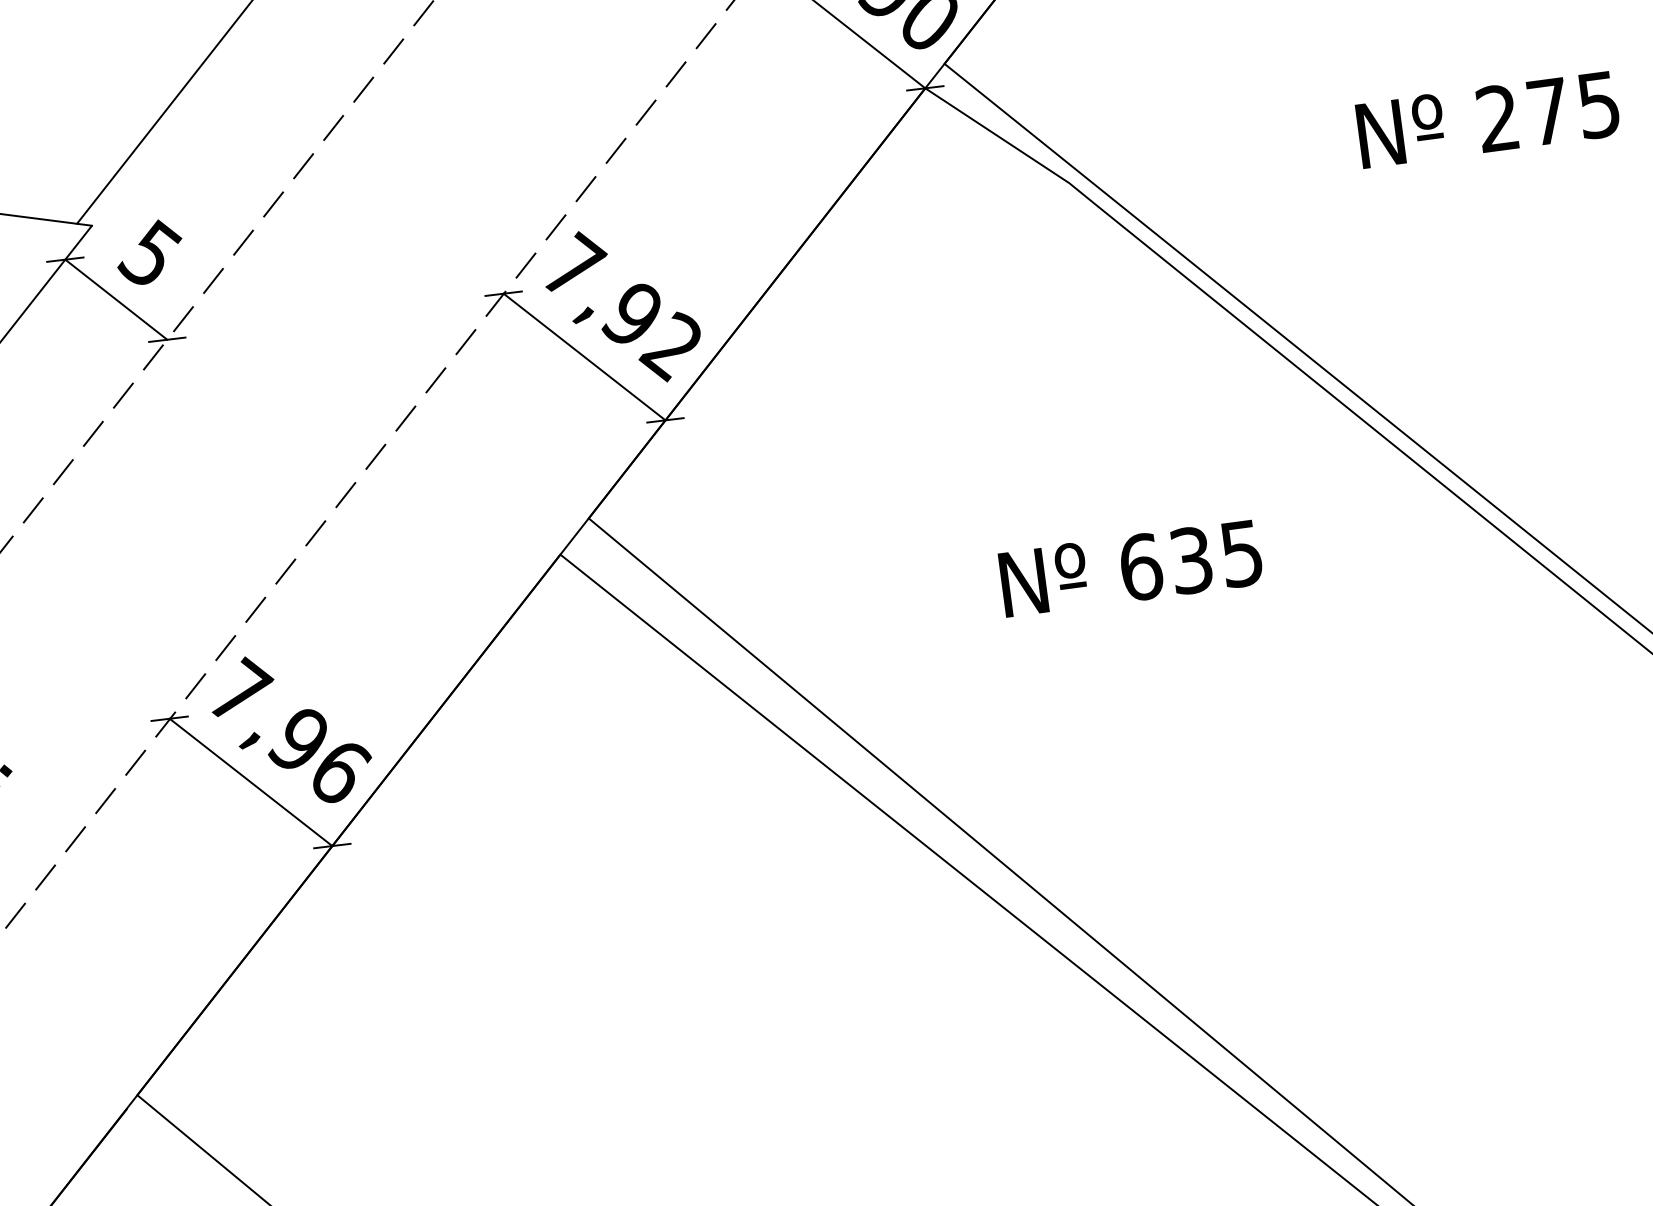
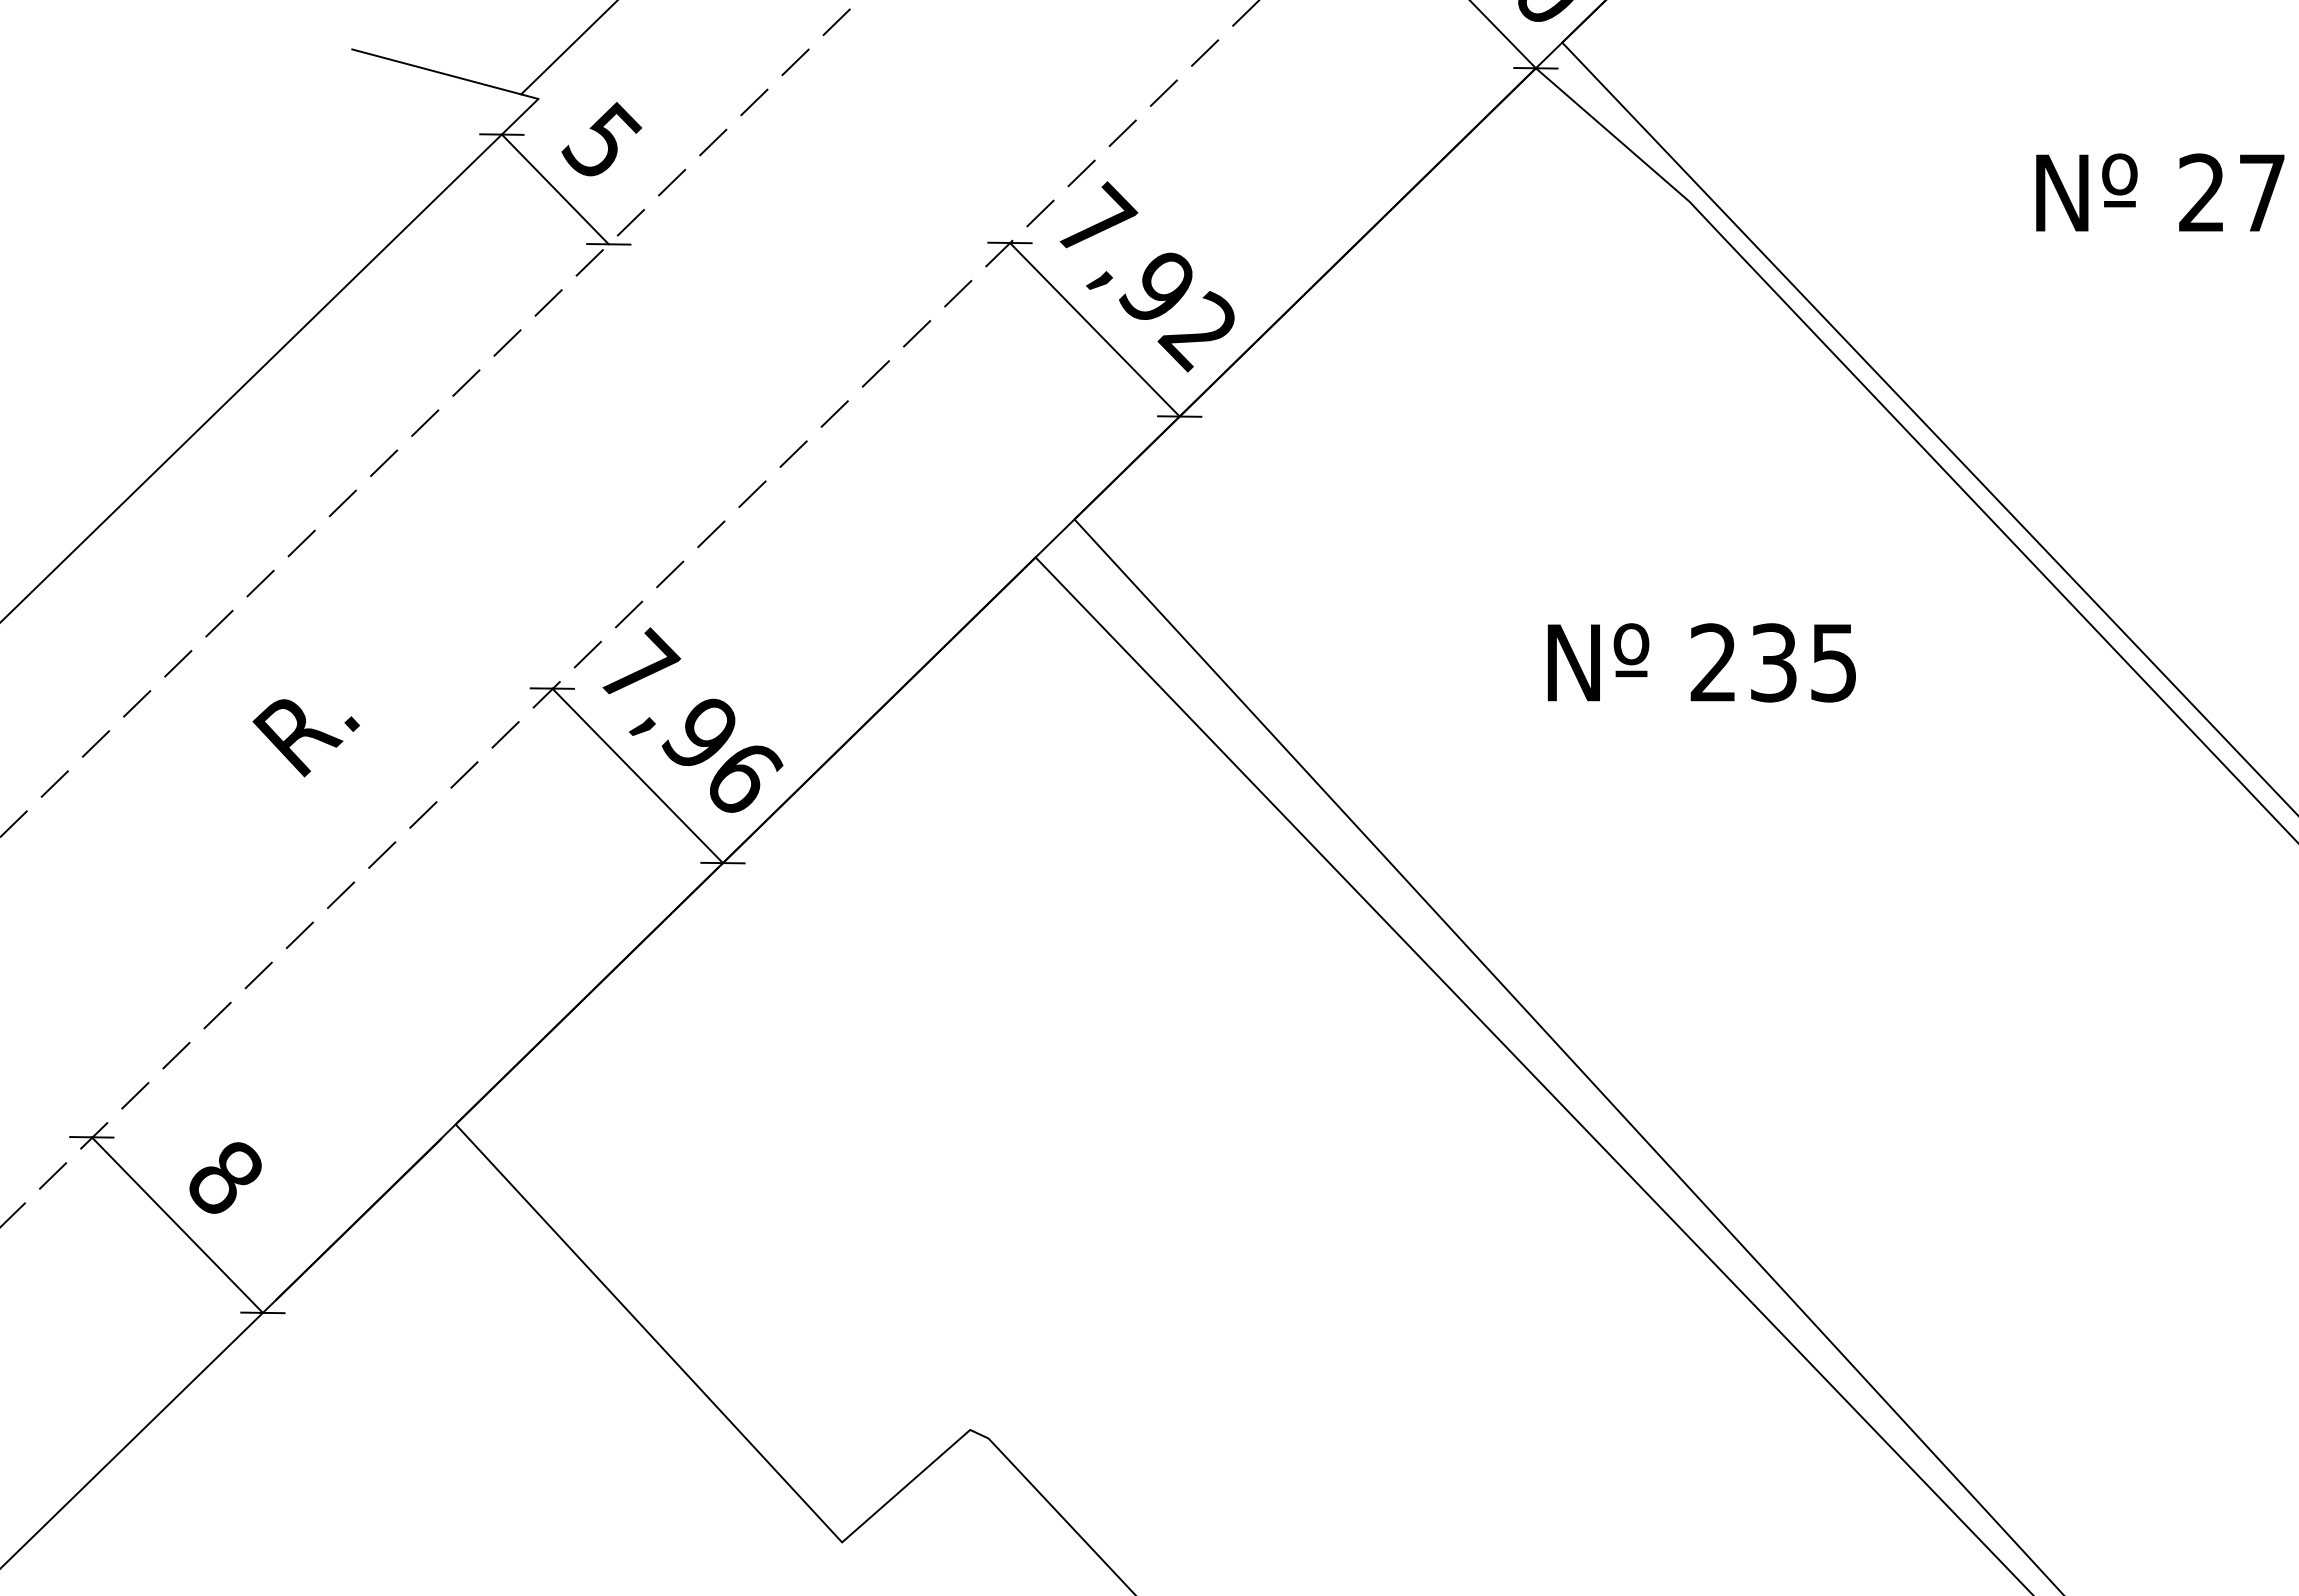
text: (1140, 566) -> (1713, 662), 635 -> 235

